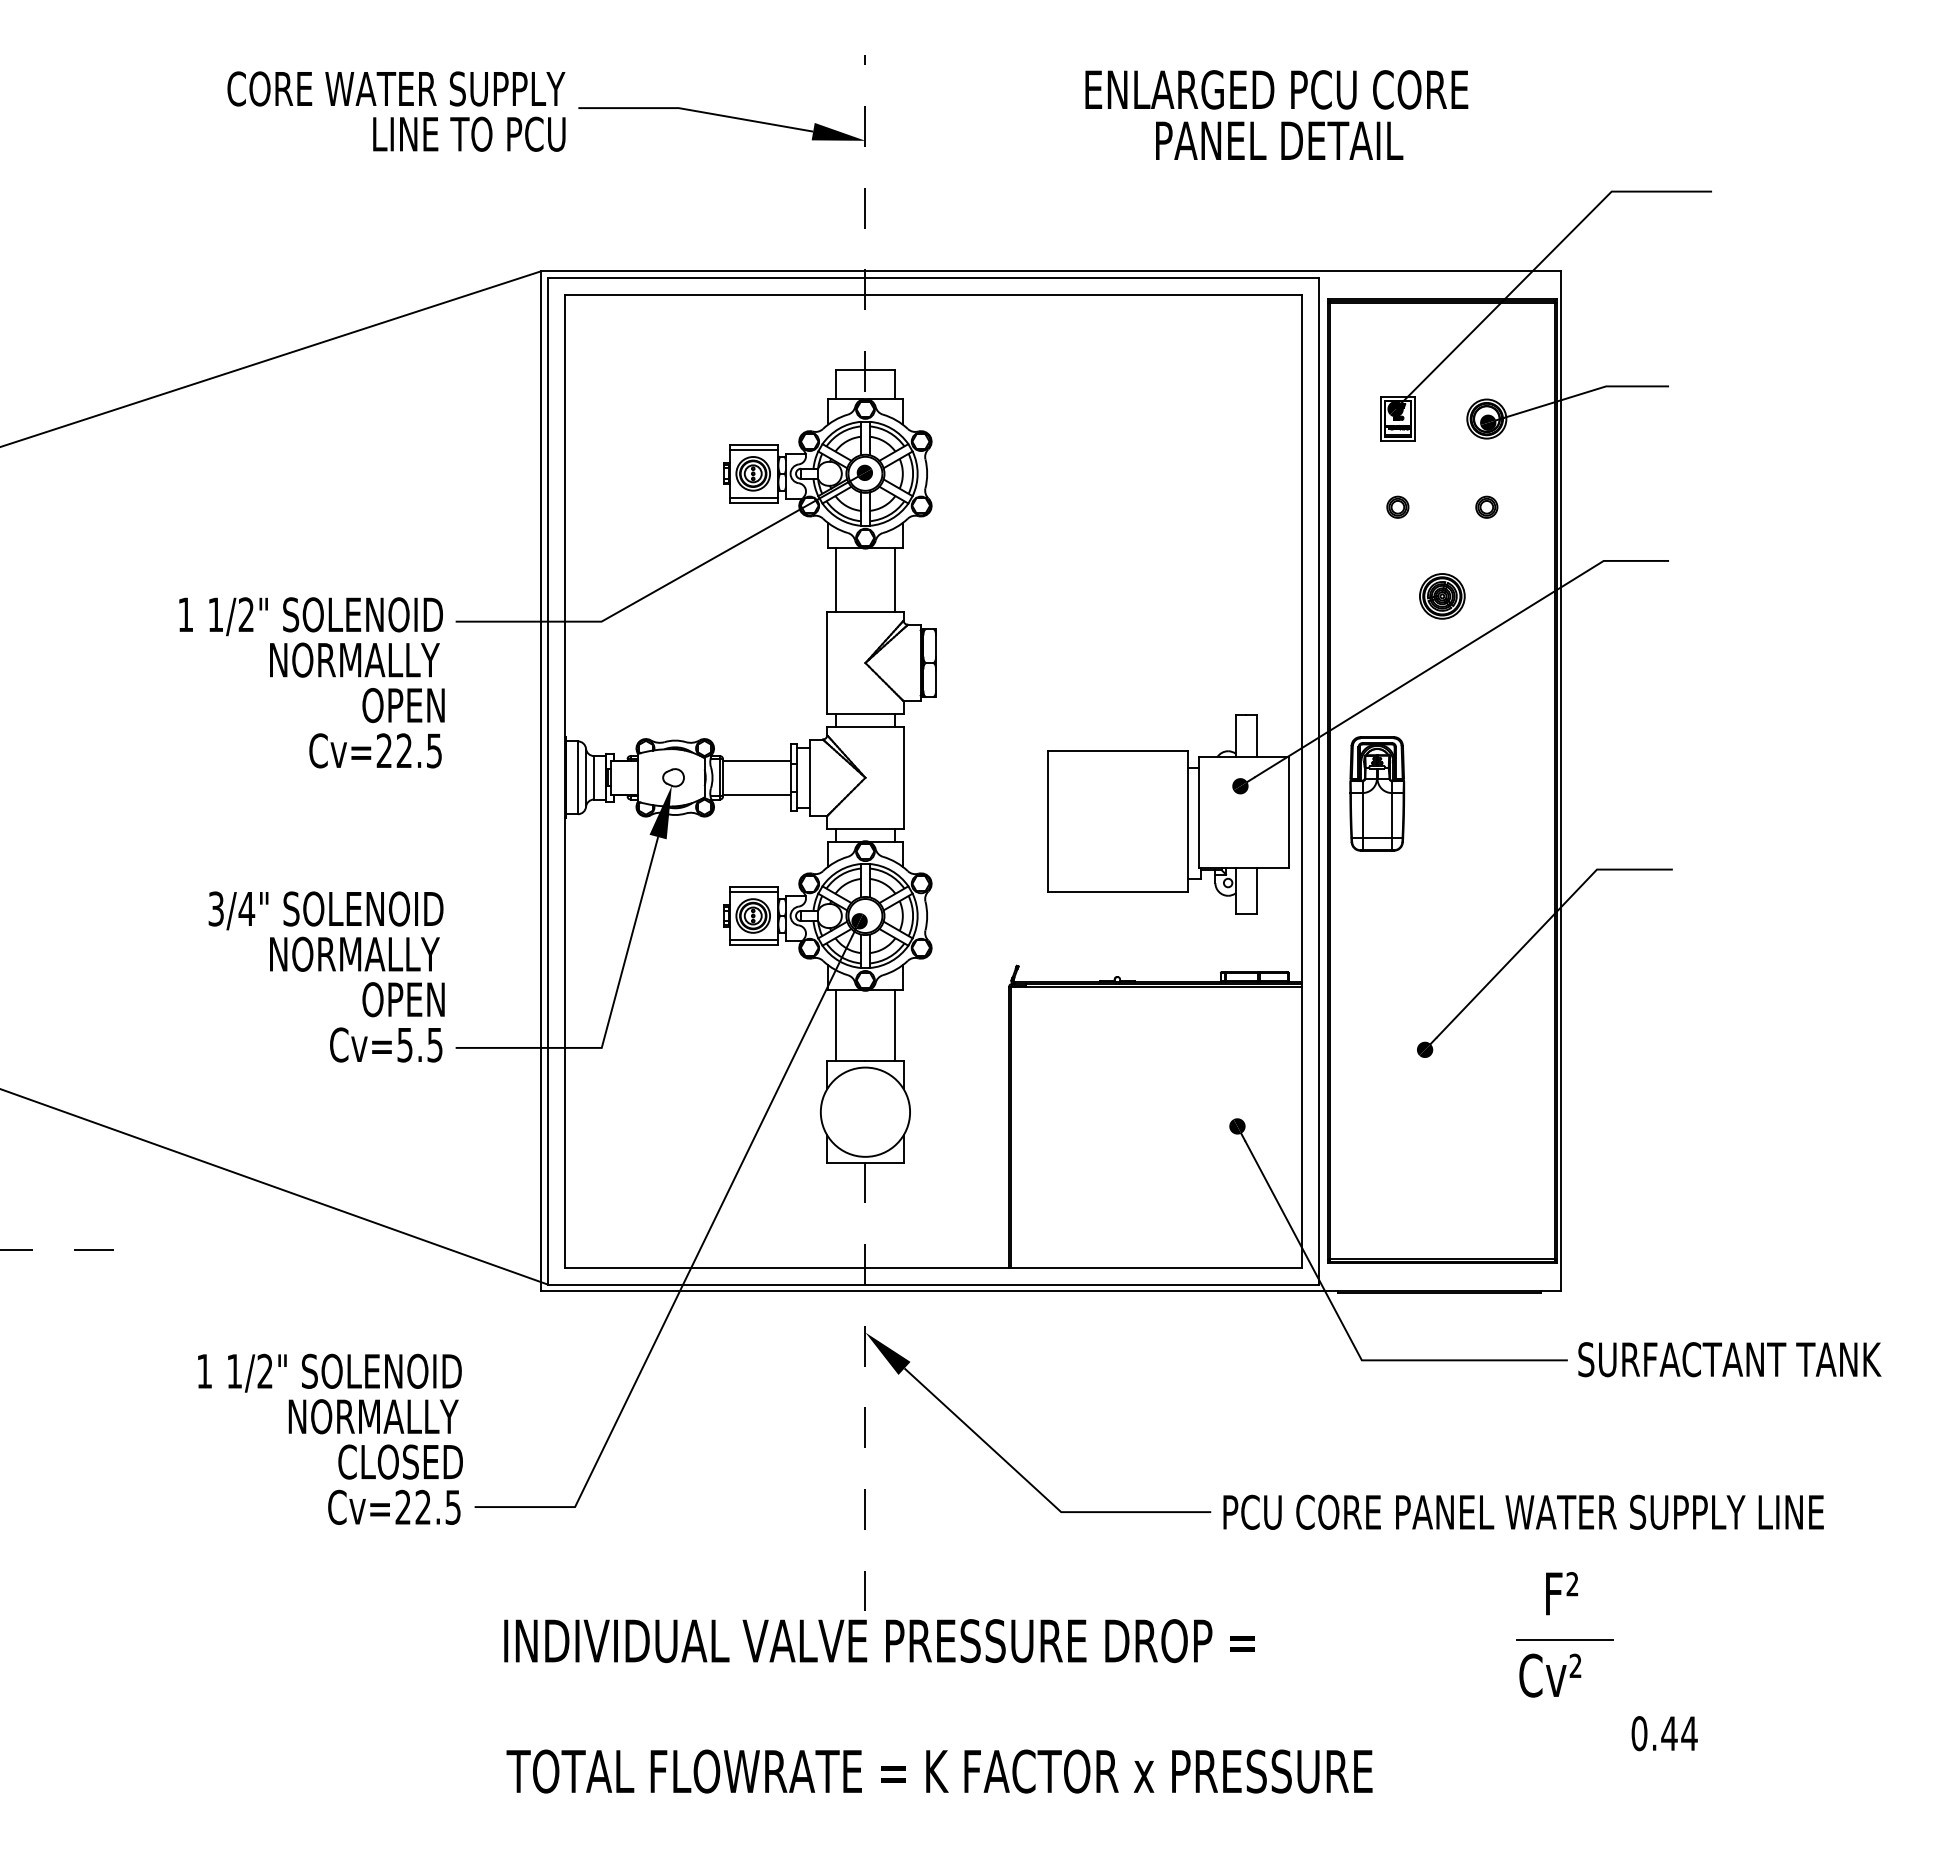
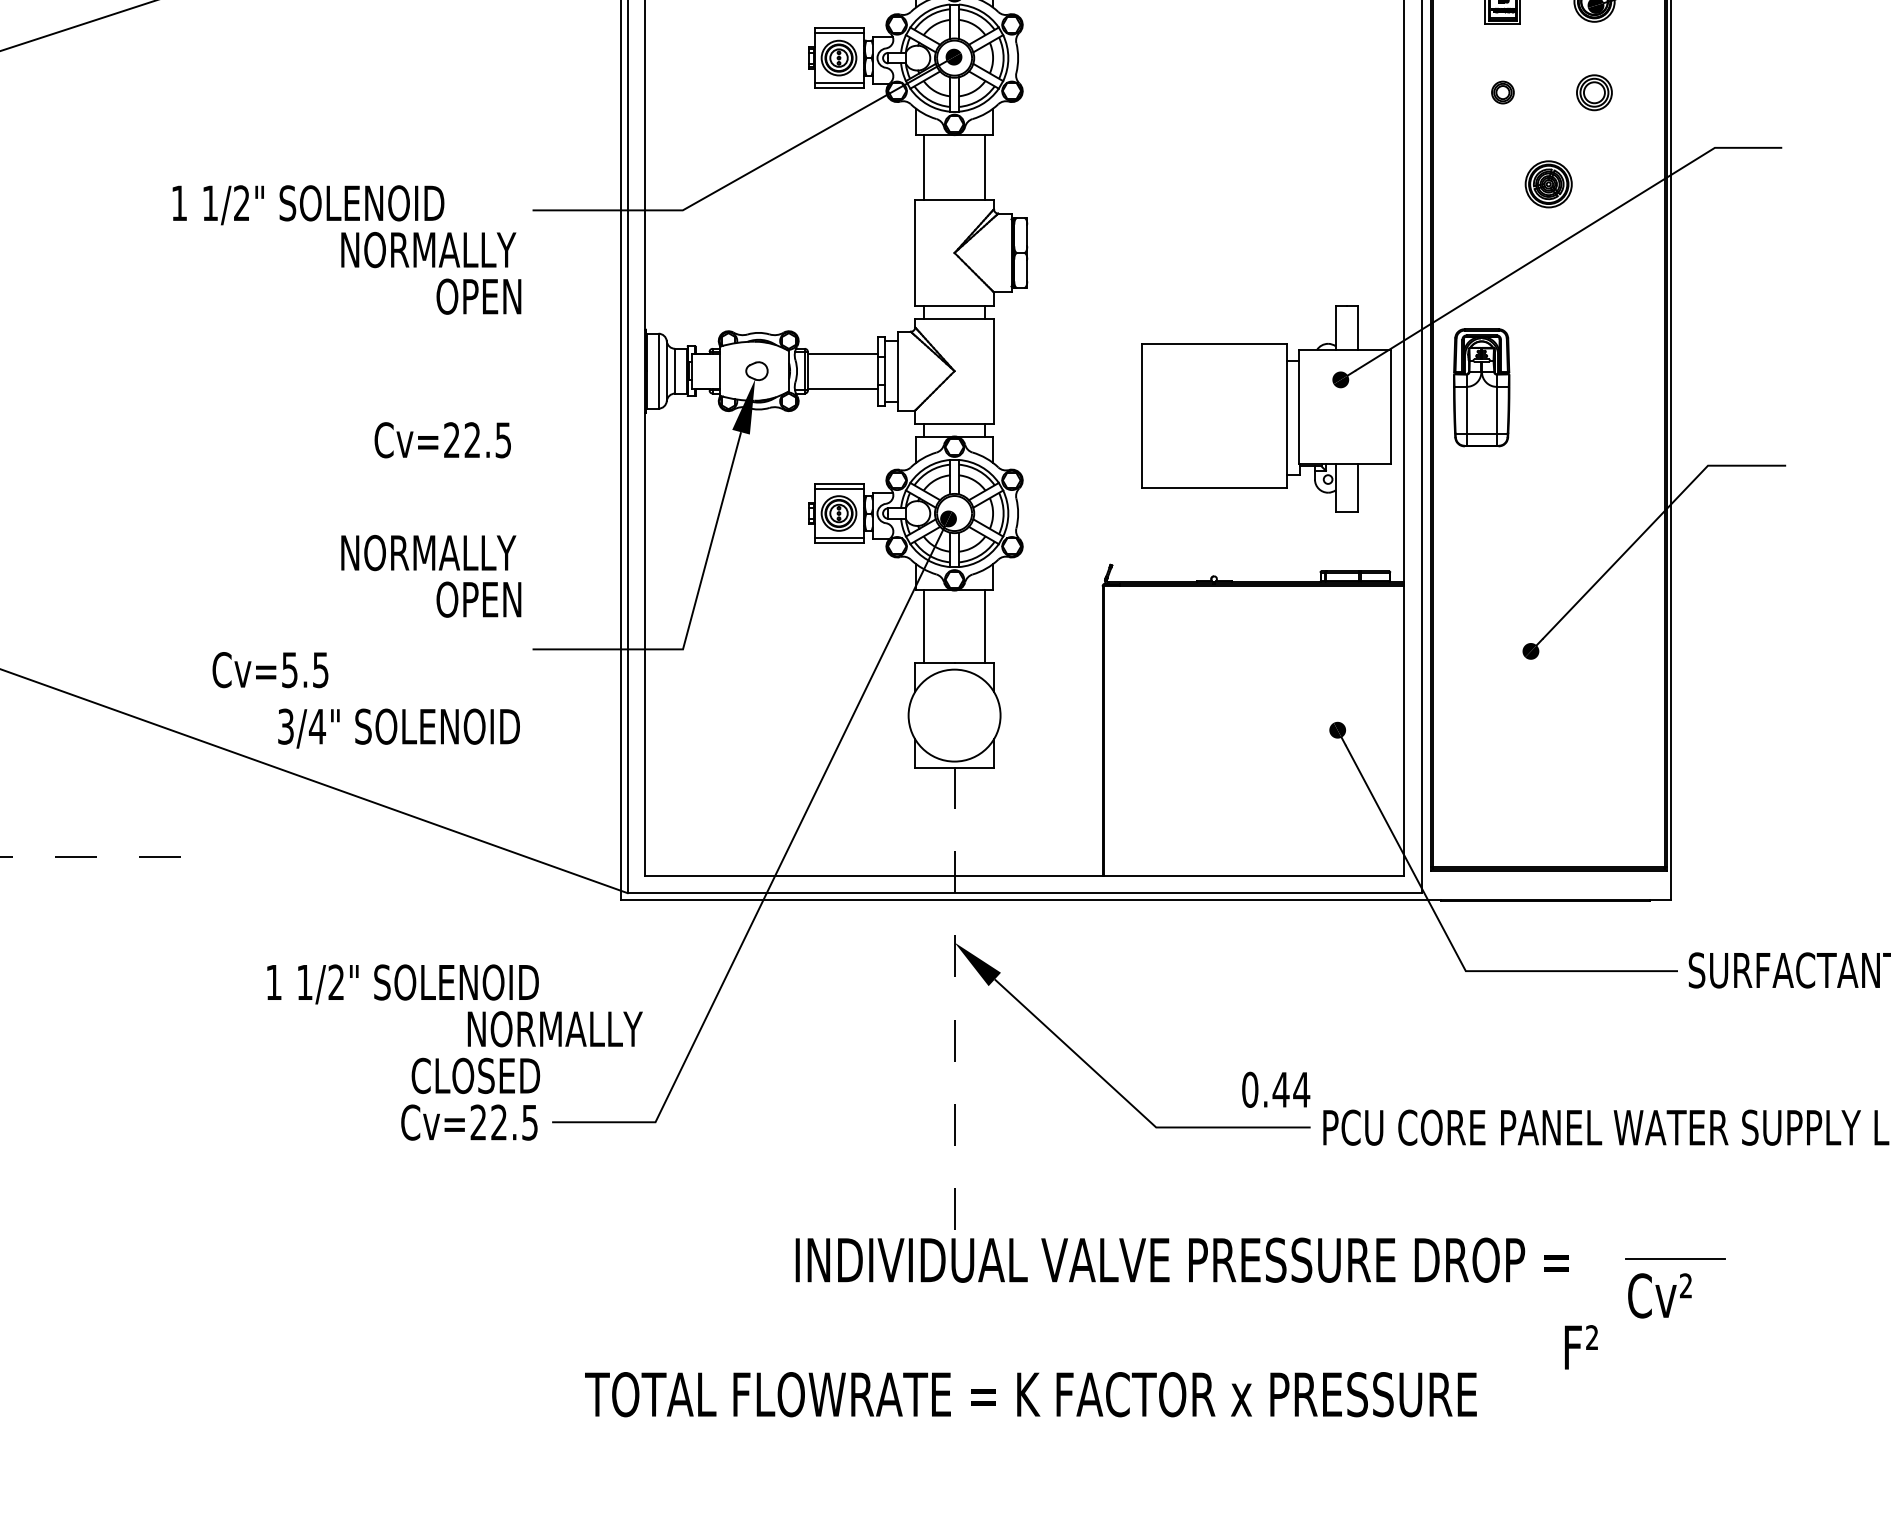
part: (1486, 506) -> (1594, 91), size x1.6
text: (310, 616) -> (307, 205), moved
text: (375, 750) -> (442, 439), moved
text: (325, 910) -> (398, 728), moved
text: (386, 1044) -> (270, 669), moved
text: (373, 1416) -> (555, 1028), moved
text: (1561, 1593) -> (1580, 1347), moved
text: (879, 1641) -> (1182, 1260), moved
text: (1664, 1733) -> (1275, 1089), moved

